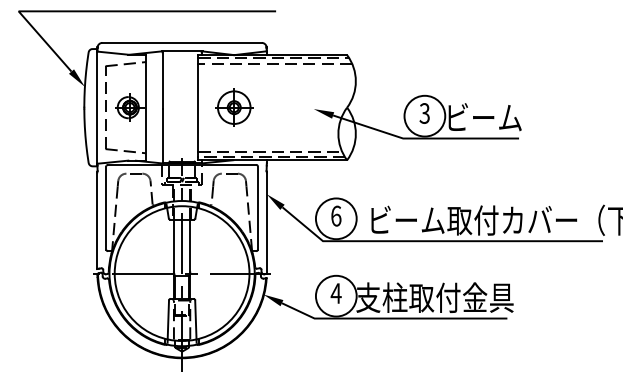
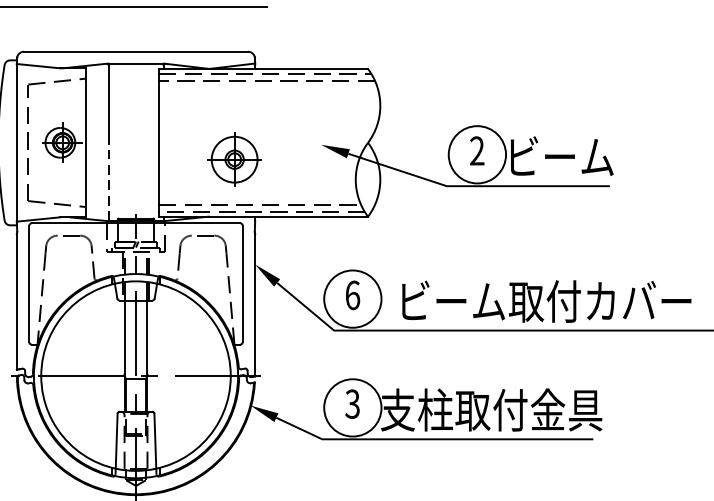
part: (234, 107) -> (234, 159), moved
text: (424, 113) -> (476, 151), 3 -> 2
line: (162, 135) -> (108, 181), solid -> dashed
text: (335, 293) -> (351, 404), 4 -> 3

